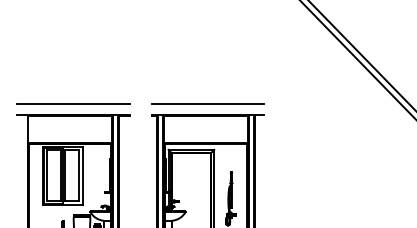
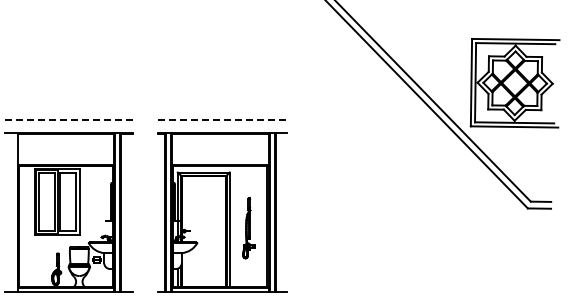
line: (72, 103) -> (68, 119), solid -> dashed
line: (207, 103) -> (222, 119), solid -> dashed

